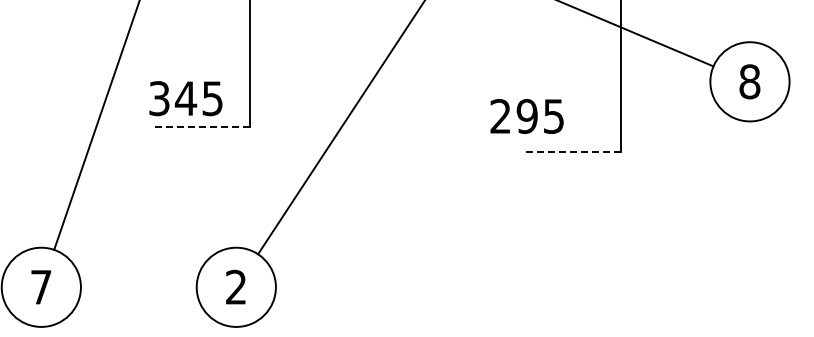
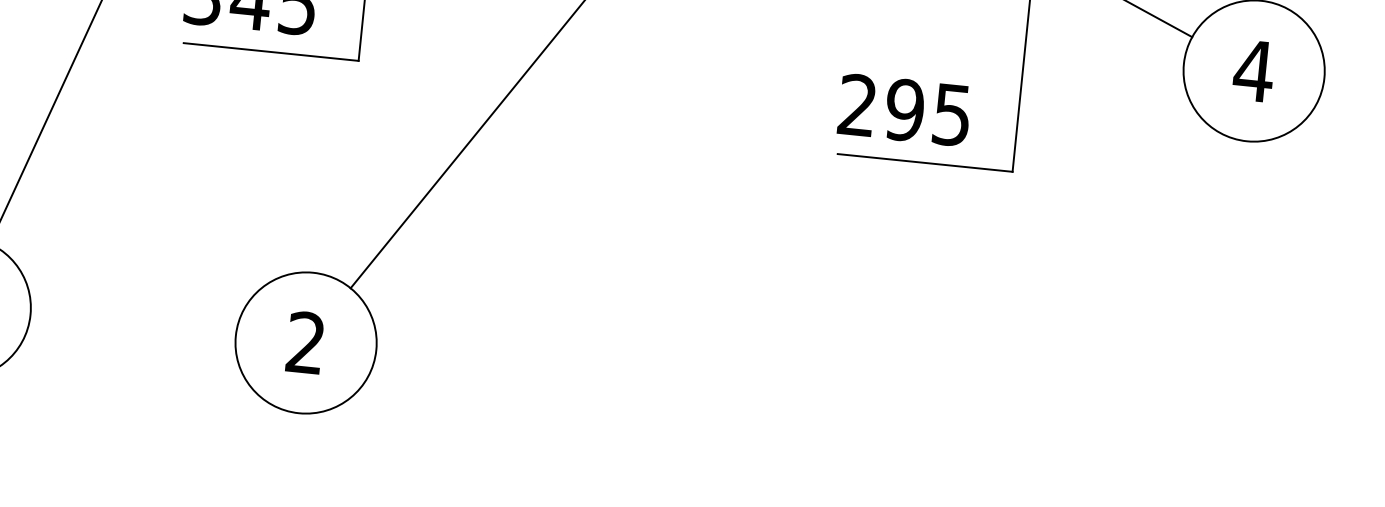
text: (749, 81) -> (1253, 70), 8 -> 4
text: (526, 116) -> (903, 110), moved
line: (199, 126) -> (269, 51), dashed -> solid
line: (571, 151) -> (925, 162), dashed -> solid

